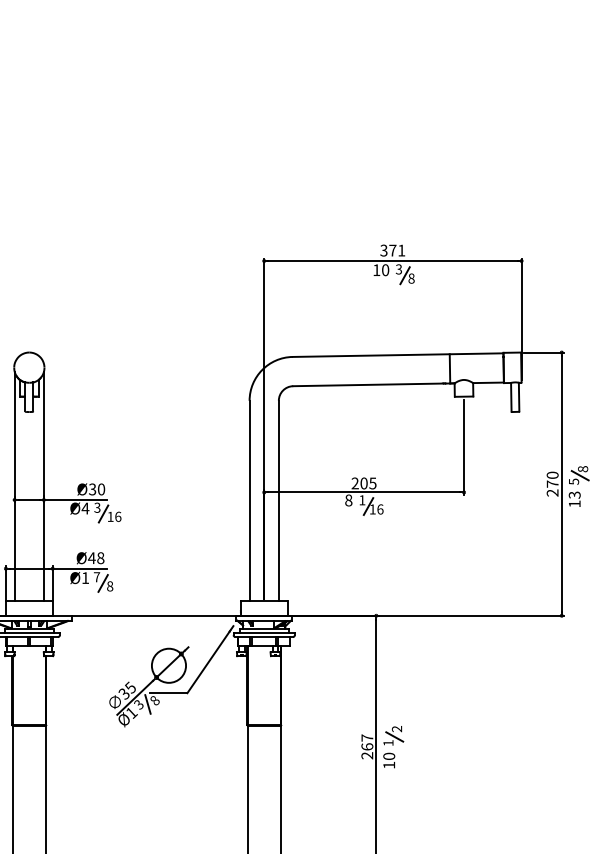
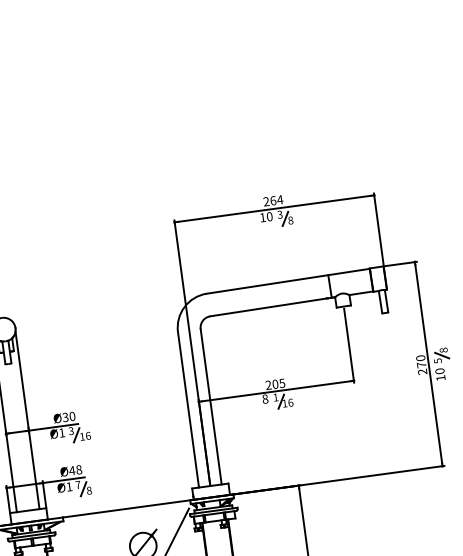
text: (392, 250) -> (273, 200), 371 -> 264
text: (574, 494) -> (439, 370), 13 -> 10
text: (85, 508) -> (62, 432), Ø4 -> Ø1

